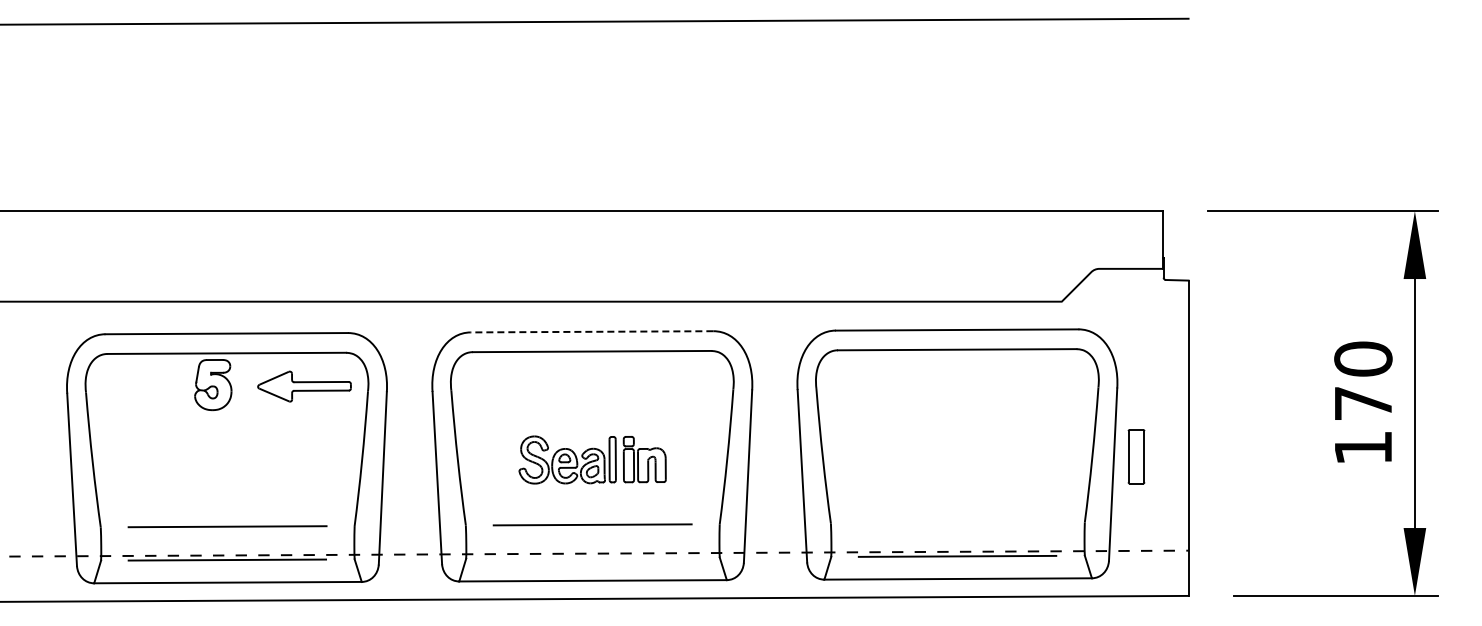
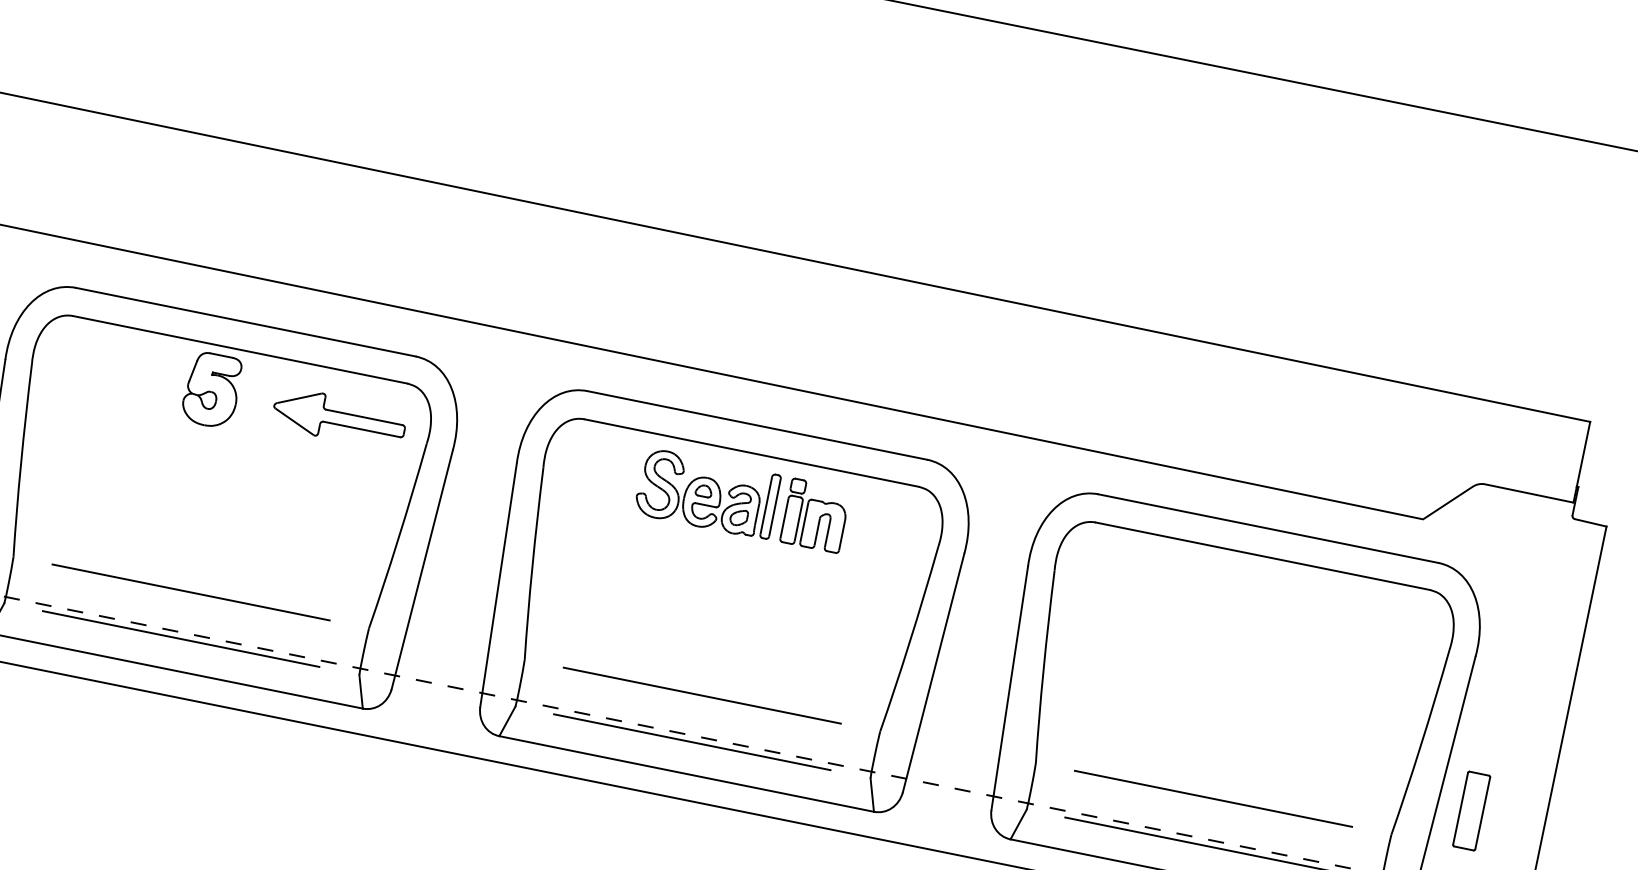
line: (591, 331) -> (756, 424), dashed -> solid
part: (1136, 456) -> (1471, 810), moved
part: (592, 459) -> (742, 500), moved
line: (957, 522) -> (1213, 798), added
line: (592, 557) -> (692, 741), added

